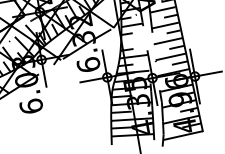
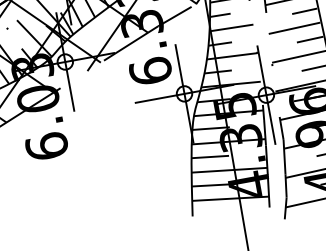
line: (133, 40) -> (231, 26), added

